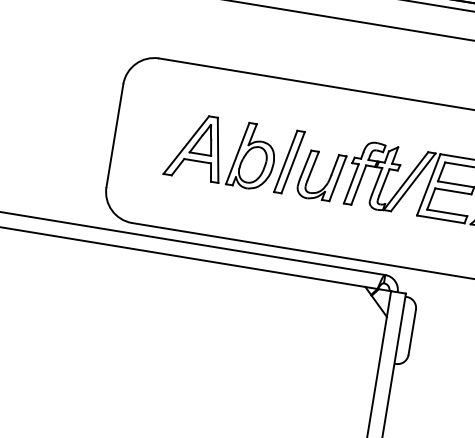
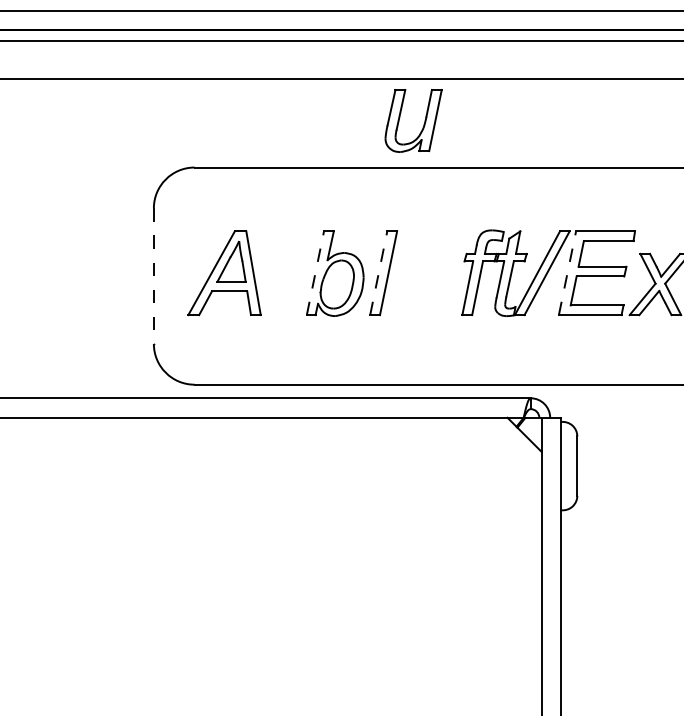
line: (114, 135) -> (153, 276), solid -> dashed
part: (196, 146) -> (224, 273), moved
line: (237, 153) -> (315, 273), solid -> dashed
line: (285, 161) -> (378, 273), solid -> dashed
part: (328, 180) -> (423, 124), moved
line: (428, 185) -> (567, 273), solid -> dashed

